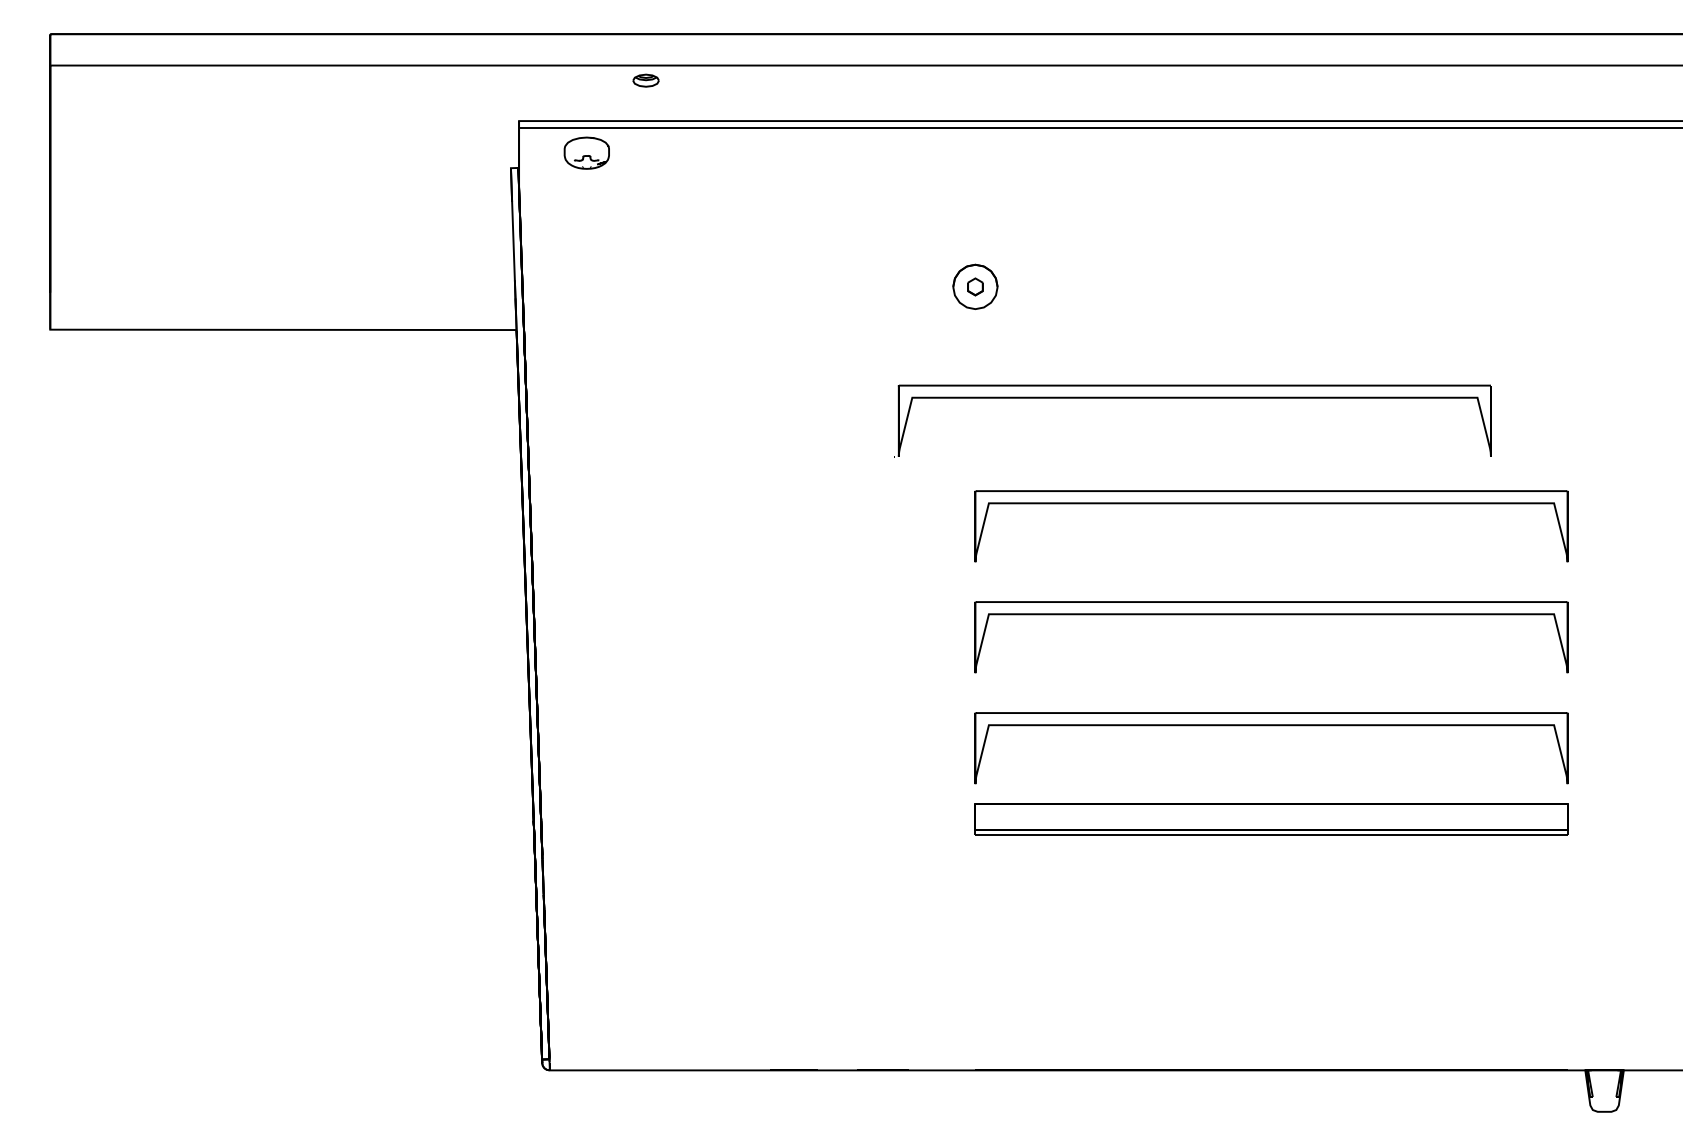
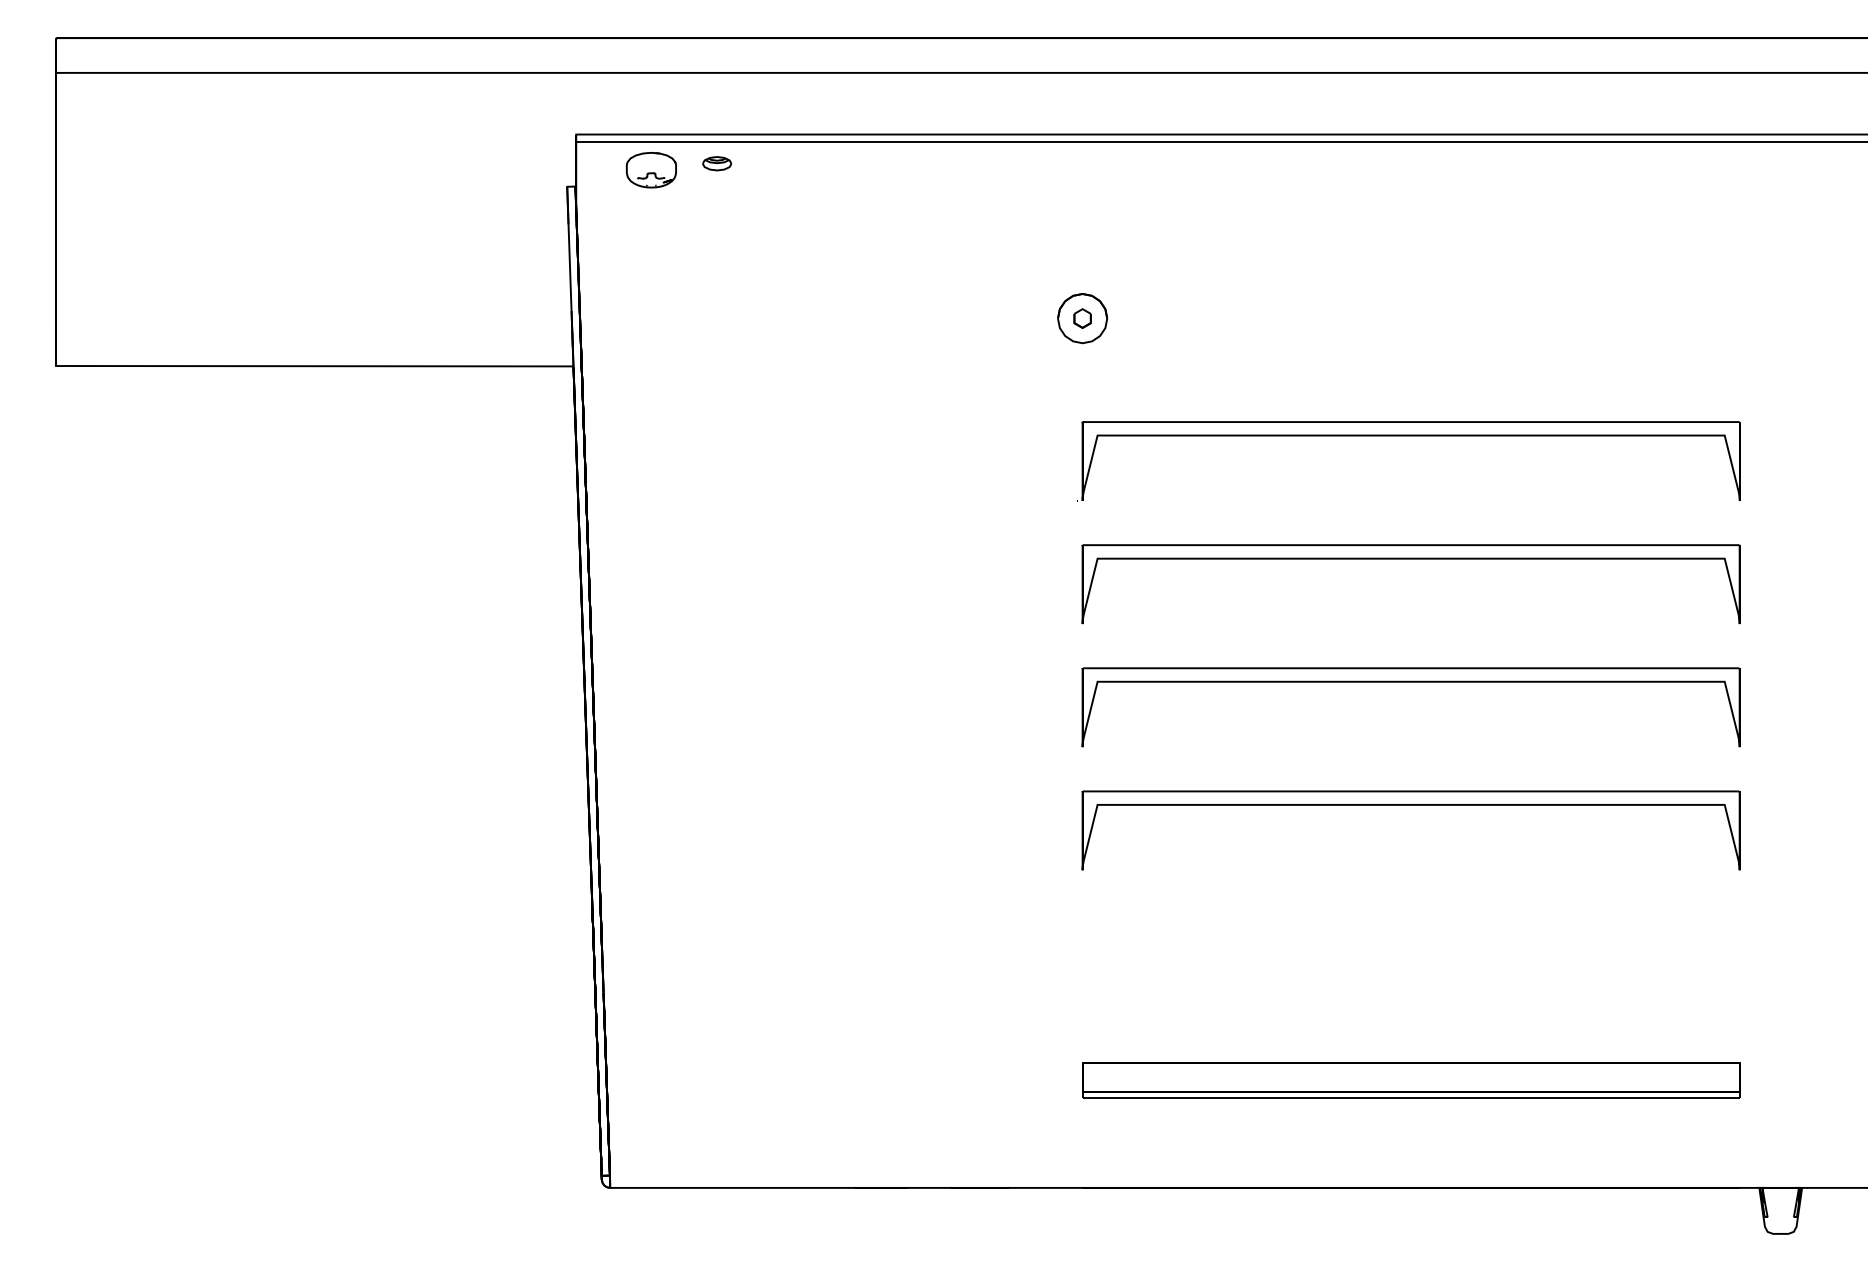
part: (646, 80) -> (717, 163), moved
part: (1192, 398) -> (1408, 436), moved
part: (1271, 819) -> (1411, 1080), moved

